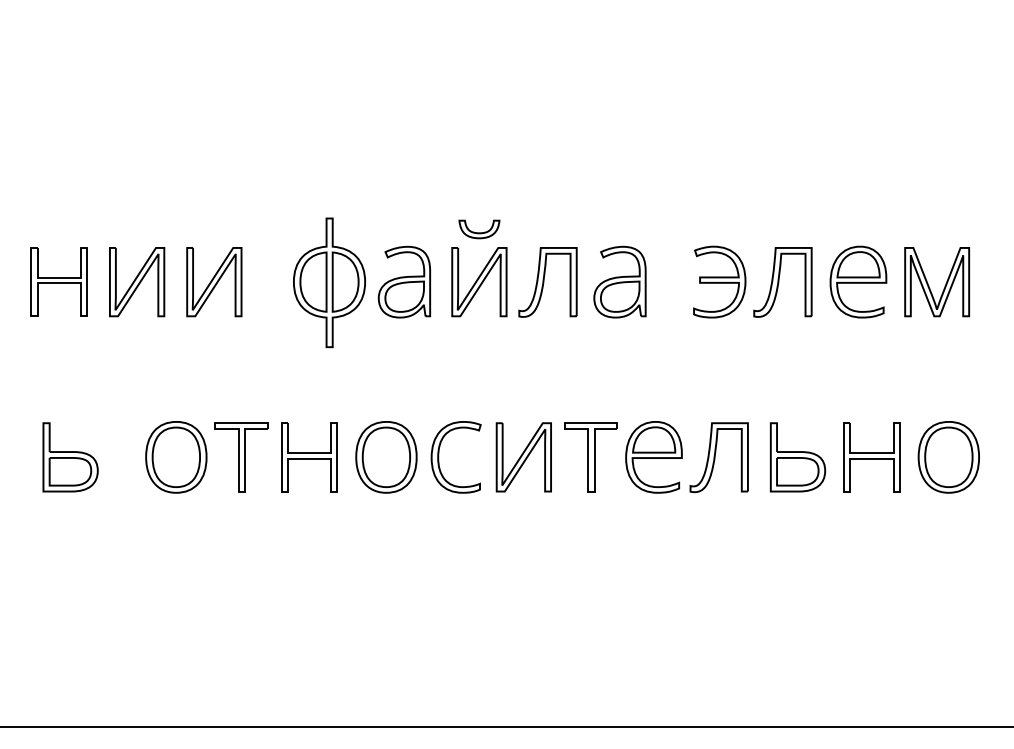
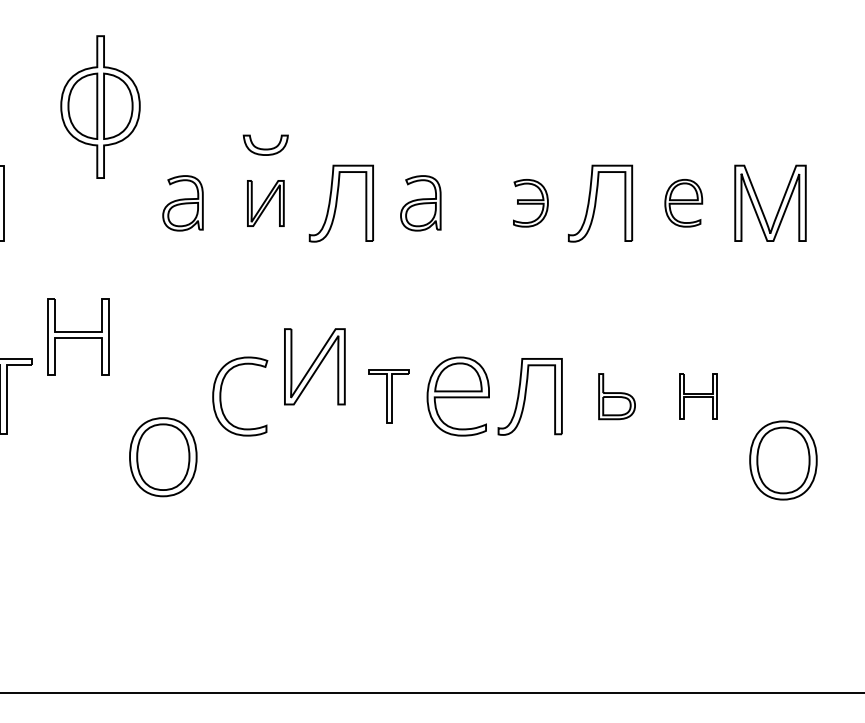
part: (403, 281) -> (182, 202), size x0.7
part: (619, 281) -> (420, 202), size x0.7
part: (719, 281) -> (530, 202), size x0.6
part: (858, 281) -> (683, 202), size x0.6
part: (329, 282) -> (100, 106), moved
part: (479, 282) -> (265, 203), size x0.6
part: (309, 457) -> (78, 337), moved
part: (386, 457) -> (163, 457), moved
part: (523, 457) -> (314, 366), moved
part: (590, 457) -> (388, 396), size x0.7
part: (797, 457) -> (616, 396), size x0.6
part: (871, 457) -> (698, 396), size x0.6
part: (948, 457) -> (783, 460), moved

